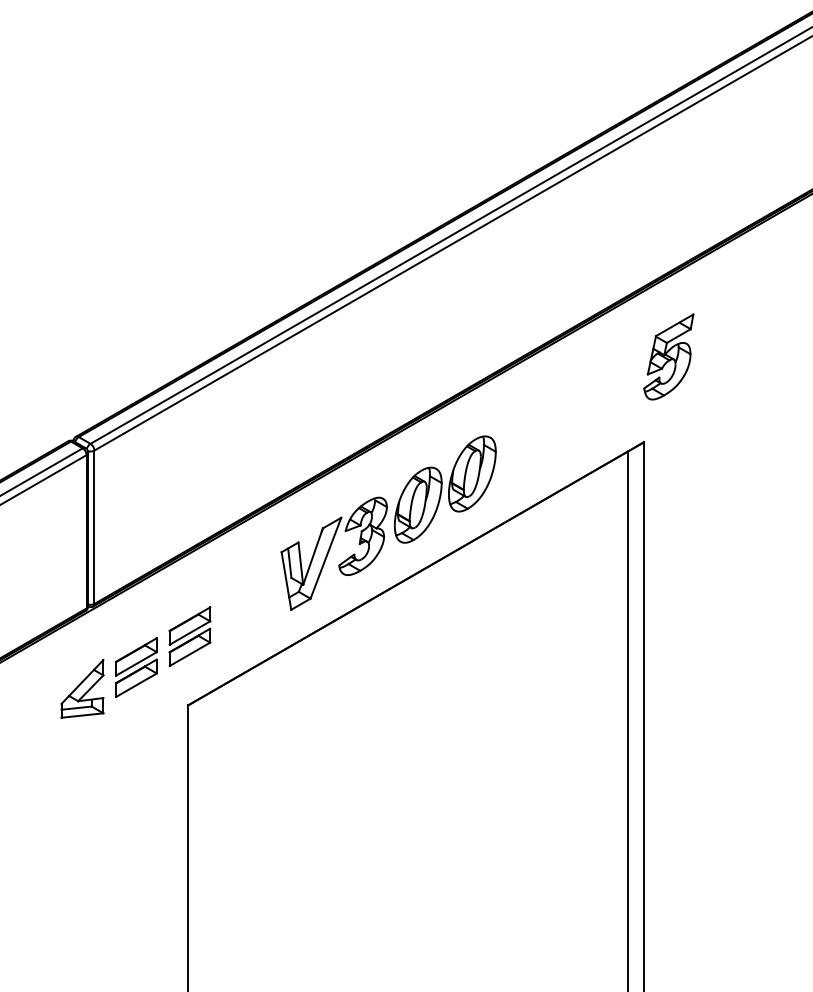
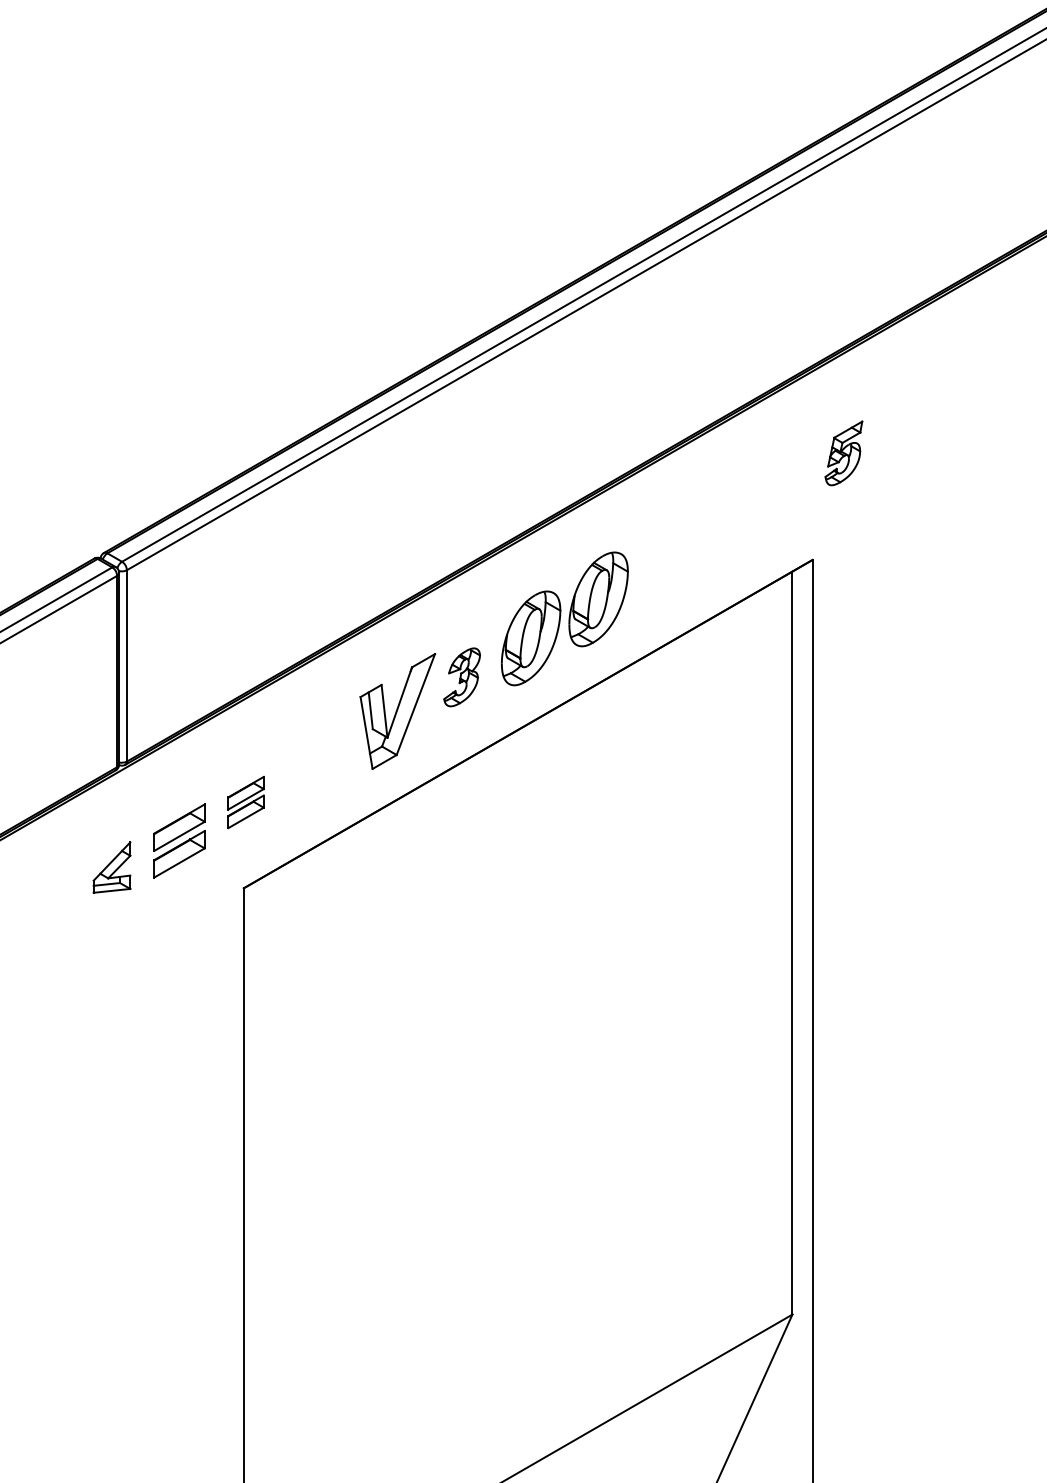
part: (668, 357) -> (843, 453), size x0.6
part: (362, 536) -> (461, 677), size x0.6
part: (189, 636) -> (245, 802), size x0.7
part: (82, 688) -> (111, 867), size x0.7

